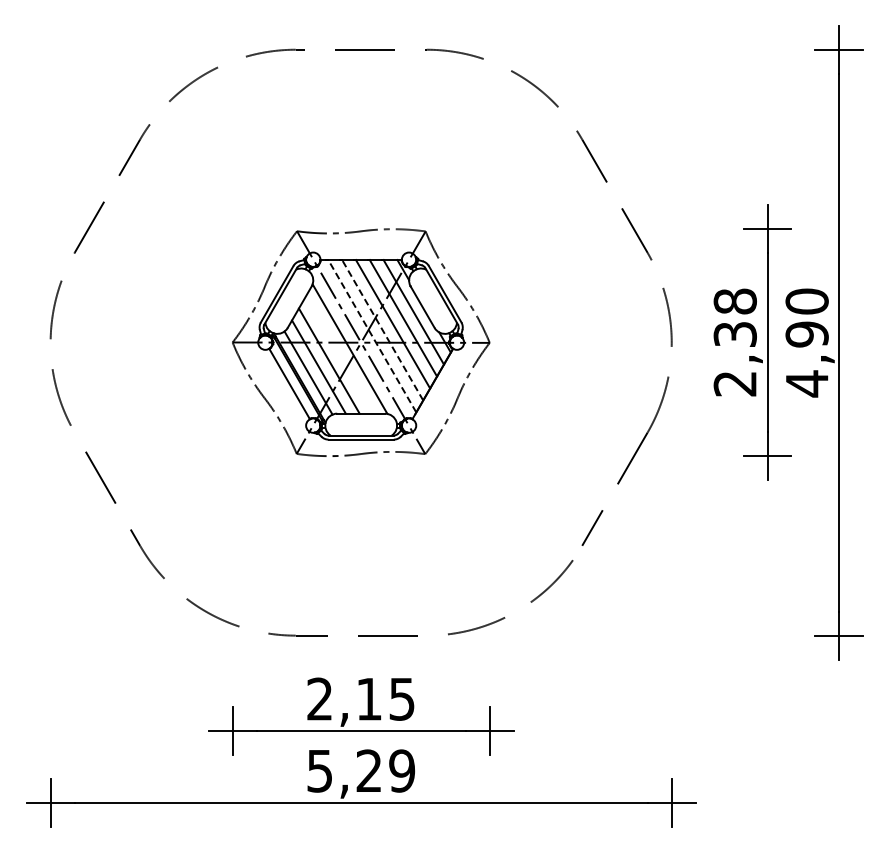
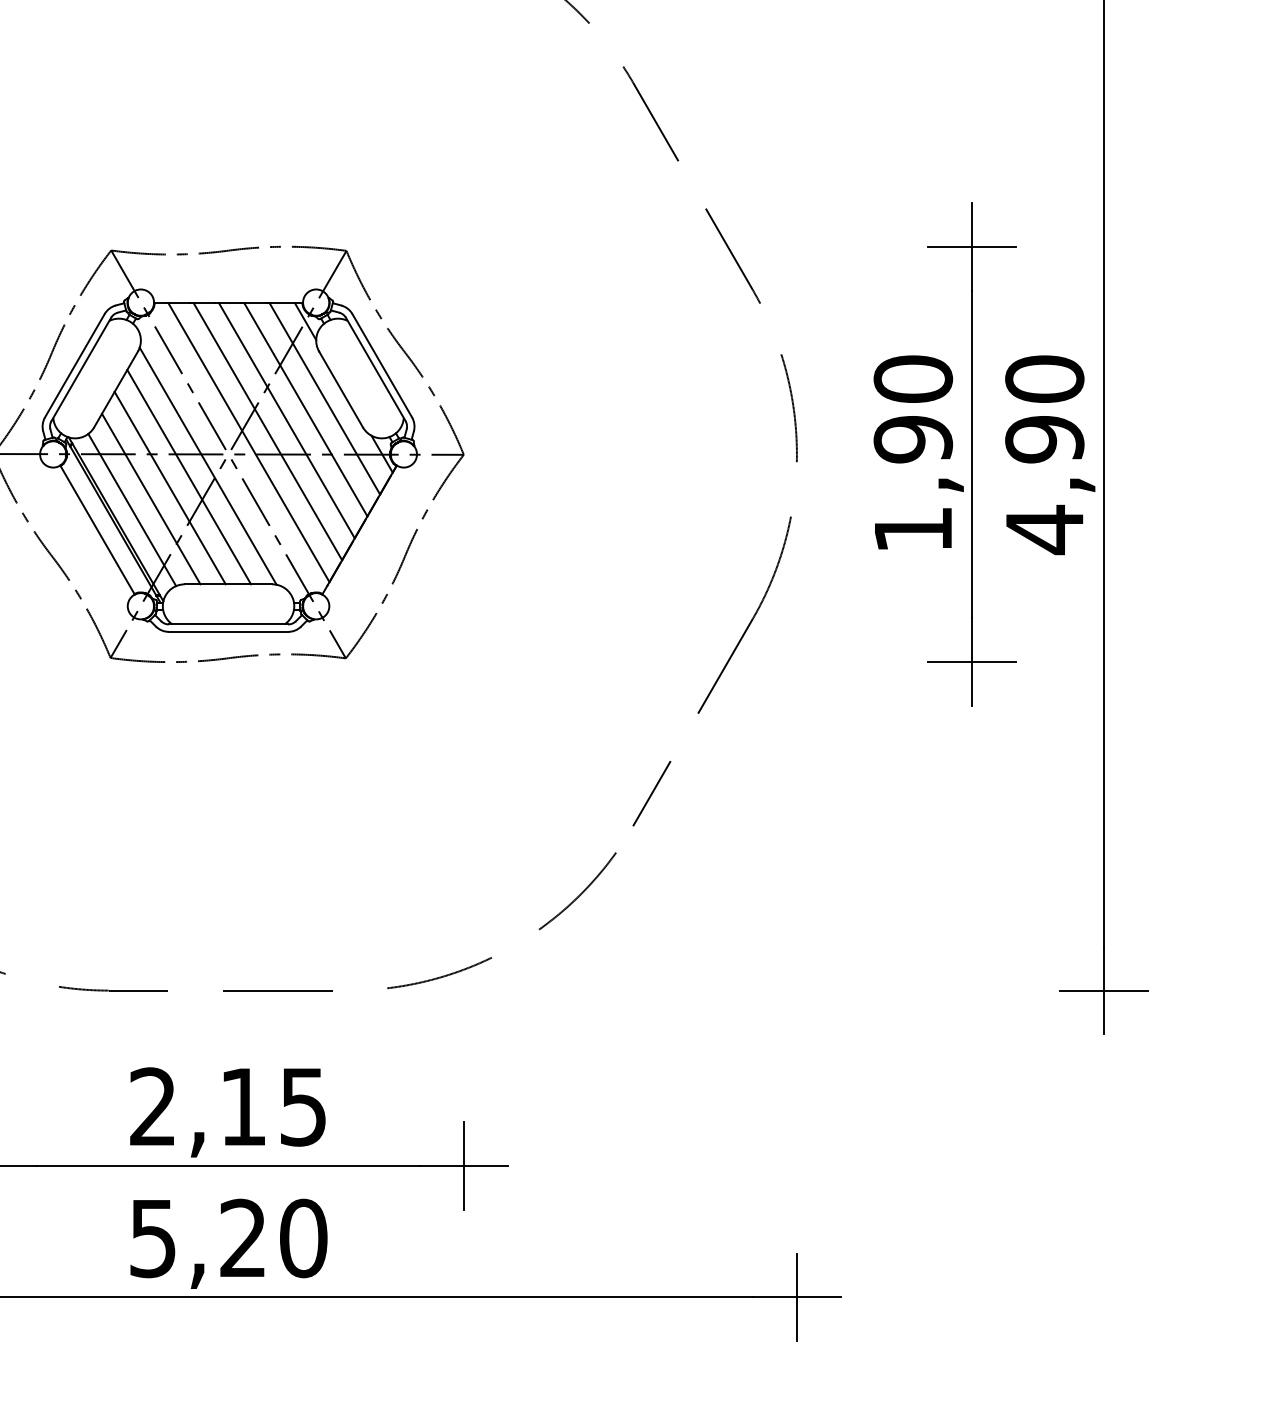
line: (382, 329) -> (267, 430), dashed -> solid
line: (372, 335) -> (249, 441), dashed -> solid
text: (734, 342) -> (911, 454), 2,38 -> 1,90
line: (339, 354) -> (188, 476), added
text: (402, 770) -> (304, 1237), 5,29 -> 5,20

